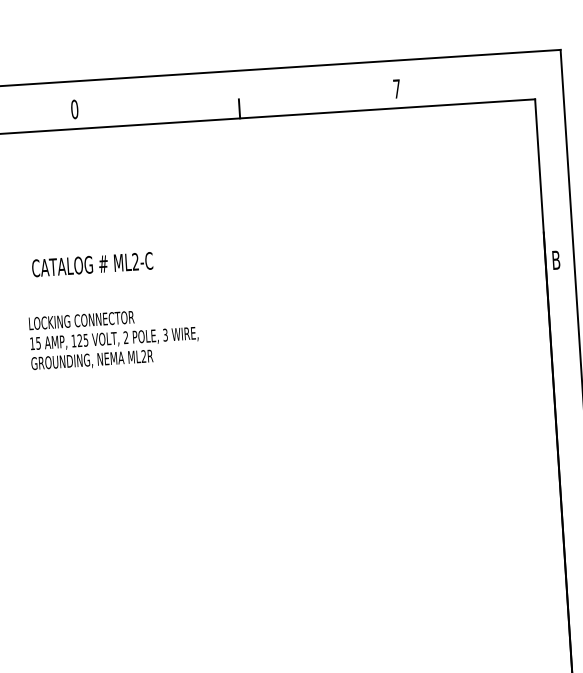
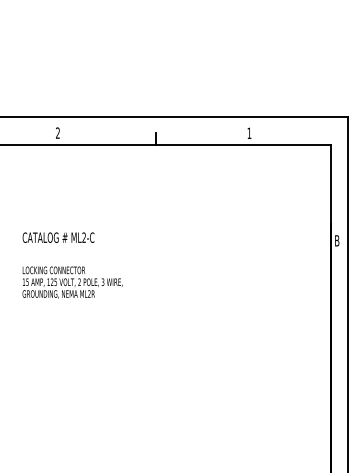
text: (396, 87) -> (249, 132), 7 -> 1
text: (73, 108) -> (57, 132), 0 -> 2
text: (92, 264) -> (58, 237), moved
text: (114, 338) -> (72, 282), moved

